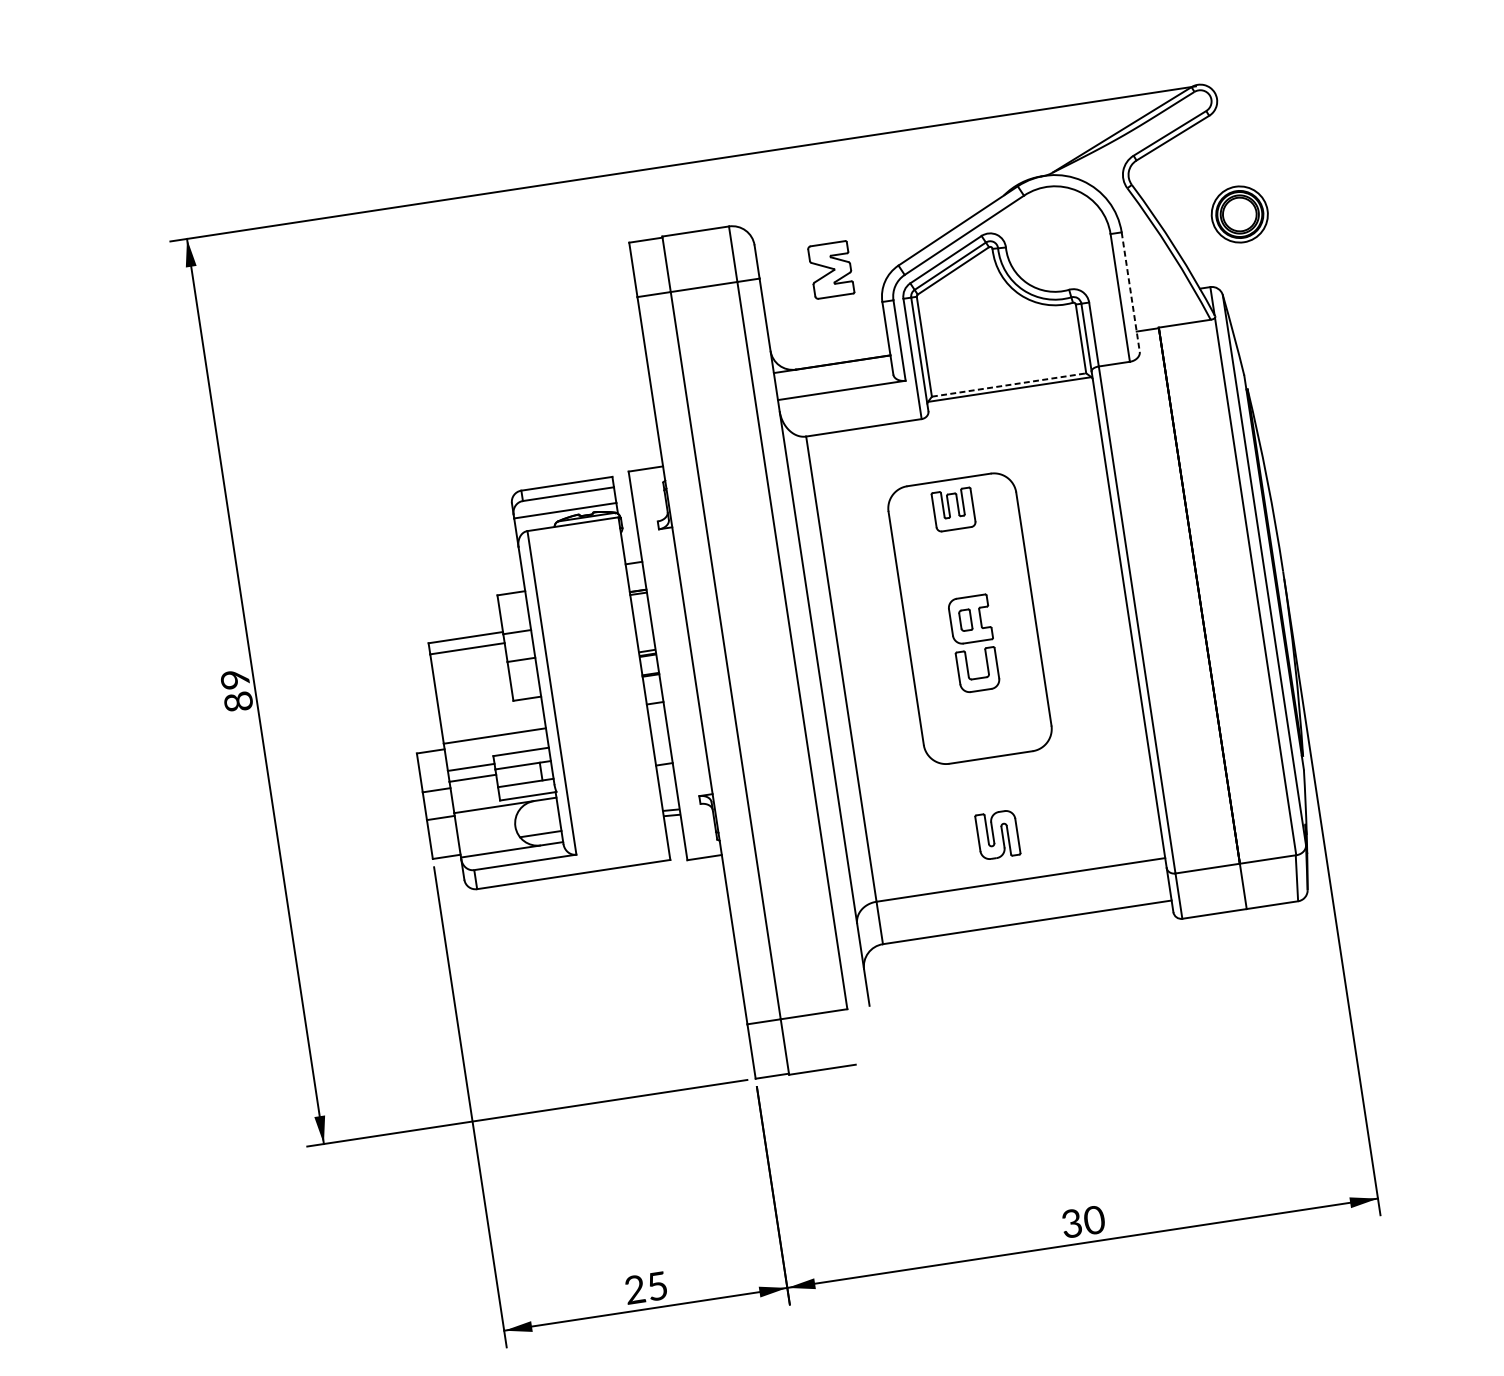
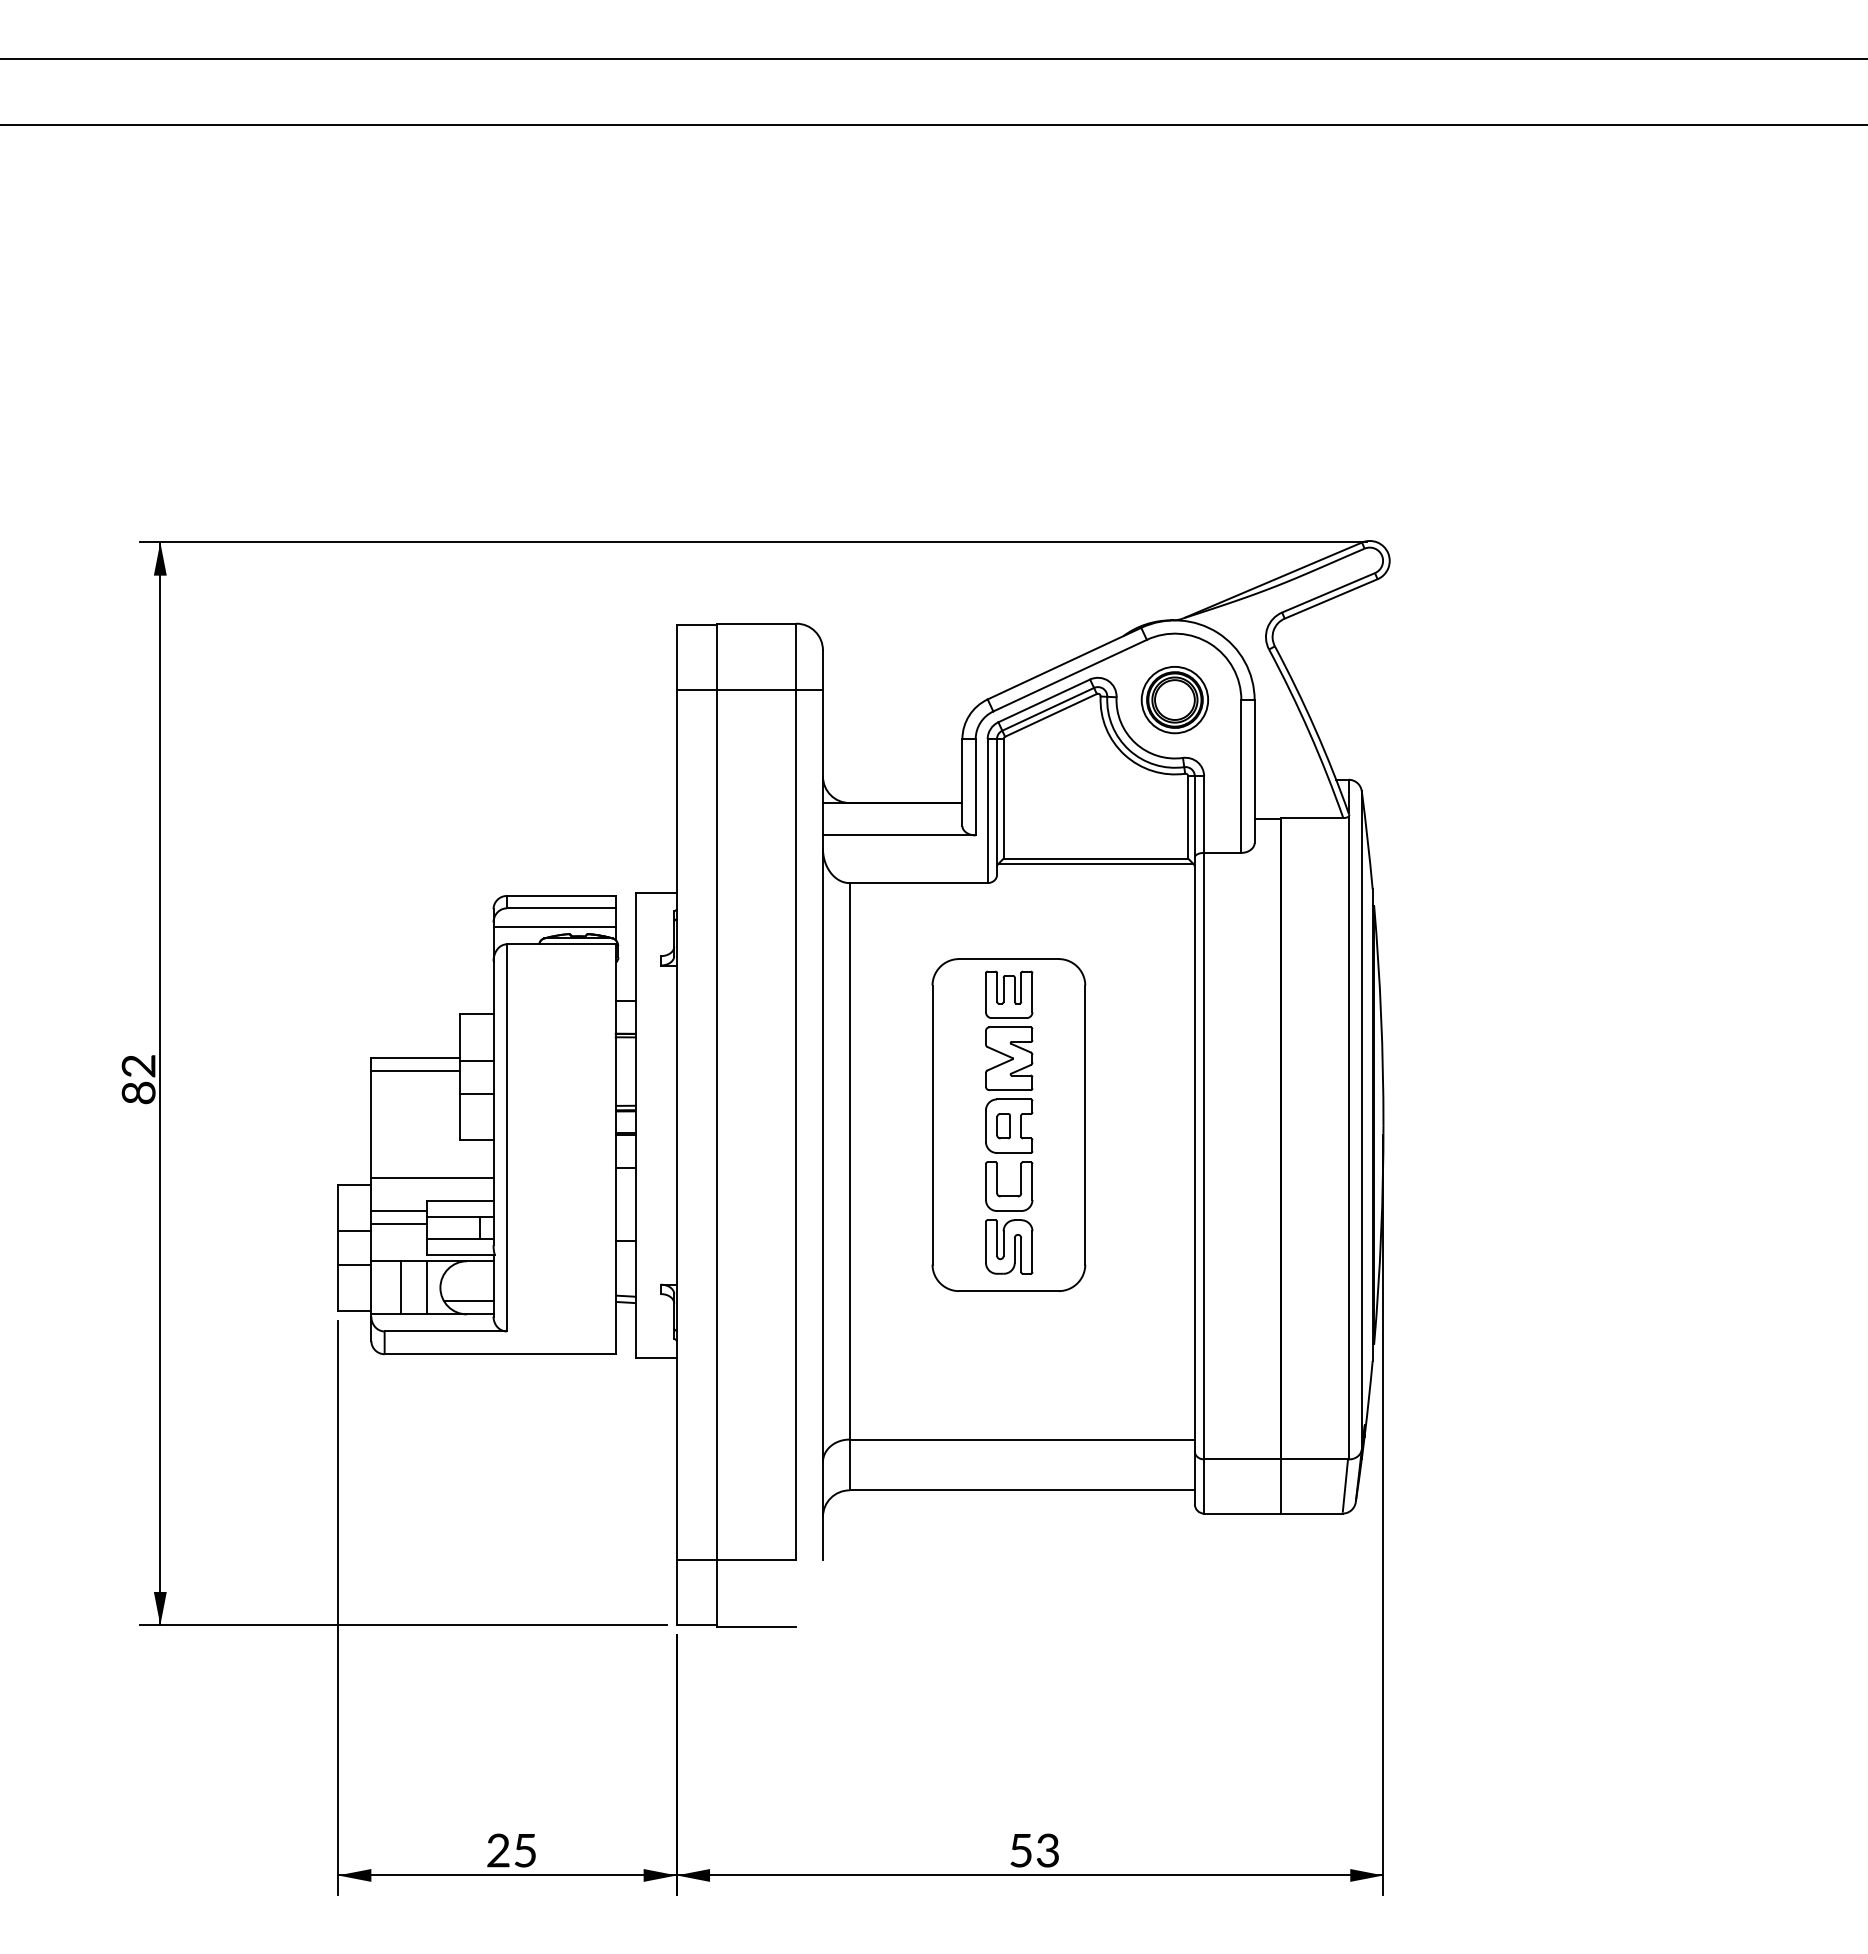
part: (1239, 214) -> (1174, 700), moved
part: (831, 269) -> (1009, 1058), moved
line: (1130, 292) -> (1254, 772), dashed -> solid
line: (1009, 384) -> (1096, 858), dashed -> solid
text: (235, 679) -> (138, 1066), 89 -> 82
line: (504, 827) -> (427, 1287), added
line: (481, 831) -> (400, 1287), added
part: (998, 834) -> (1009, 1246), moved
text: (1083, 1221) -> (1035, 1850), 30 -> 53

